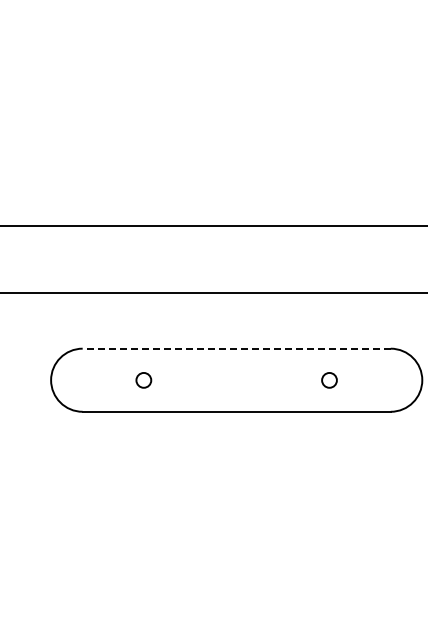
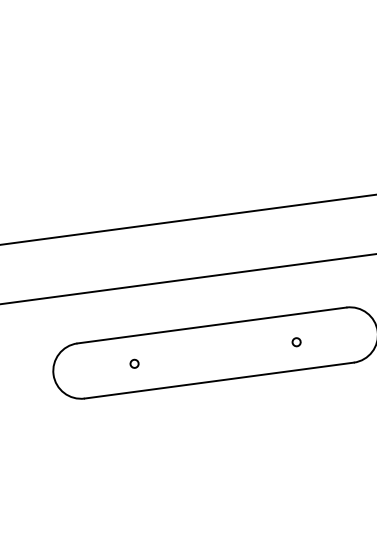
line: (236, 348) -> (211, 325), dashed -> solid
circle: (143, 379) -> (134, 363), size x0.62
circle: (329, 379) -> (296, 341), size x0.62

